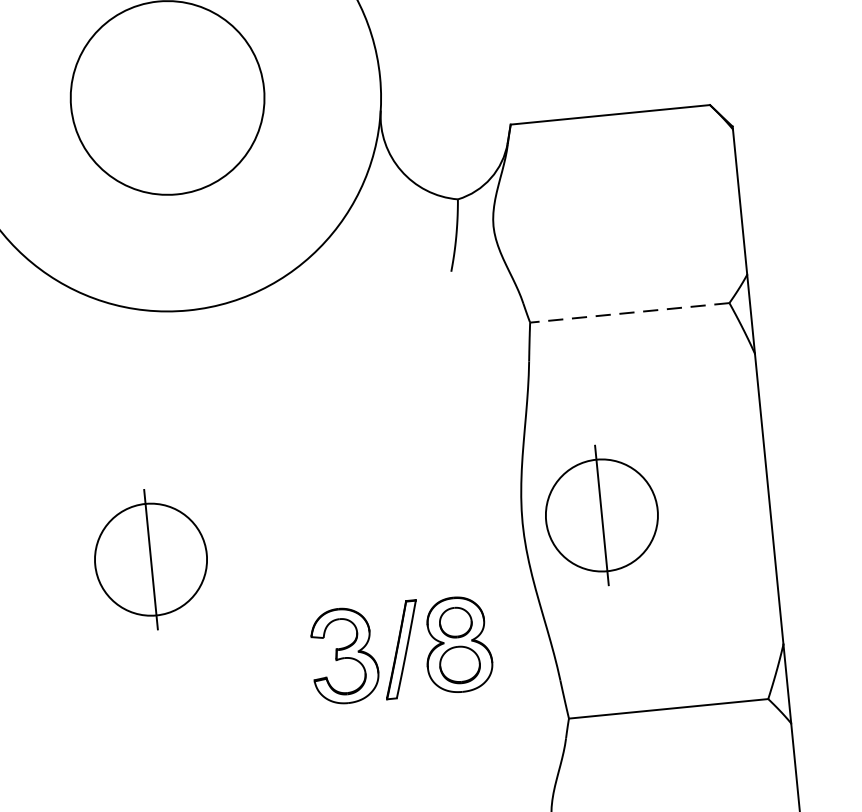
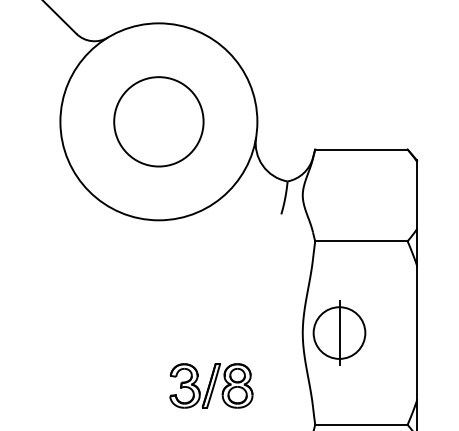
line: (627, 313) -> (360, 241), dashed -> solid
part: (150, 558) -> (130, 332), removed
part: (401, 649) -> (211, 385), moved

